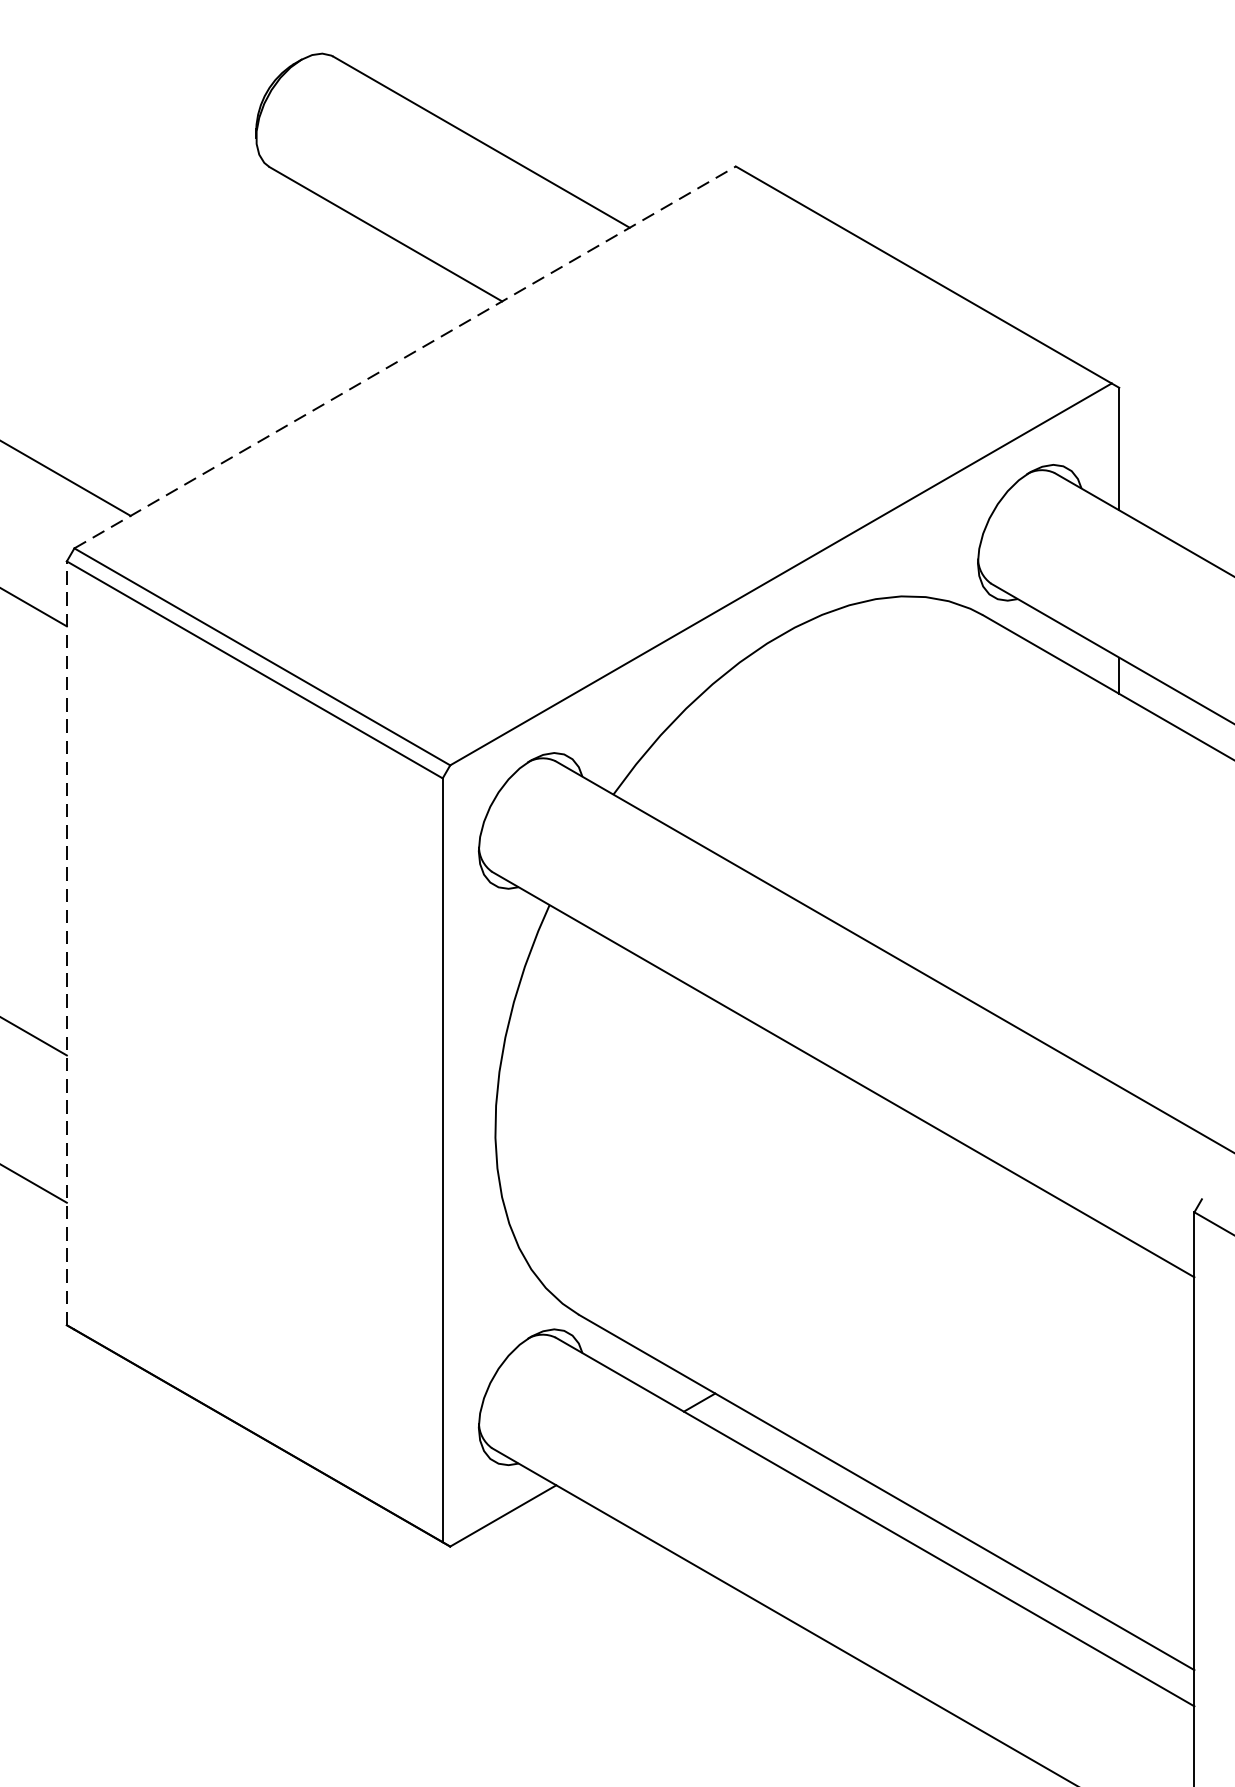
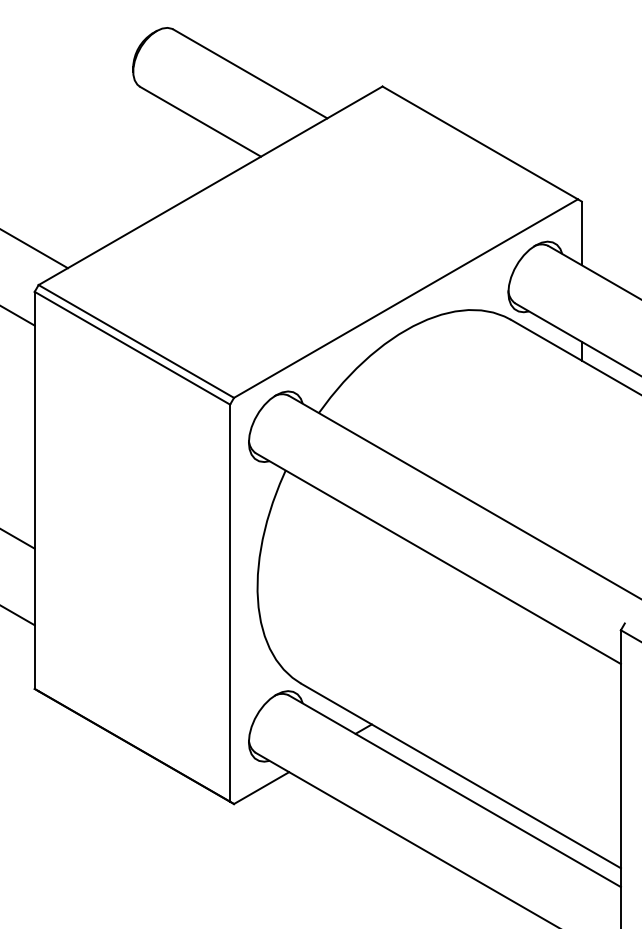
line: (404, 356) -> (210, 185), dashed -> solid
line: (66, 943) -> (34, 490), dashed -> solid

